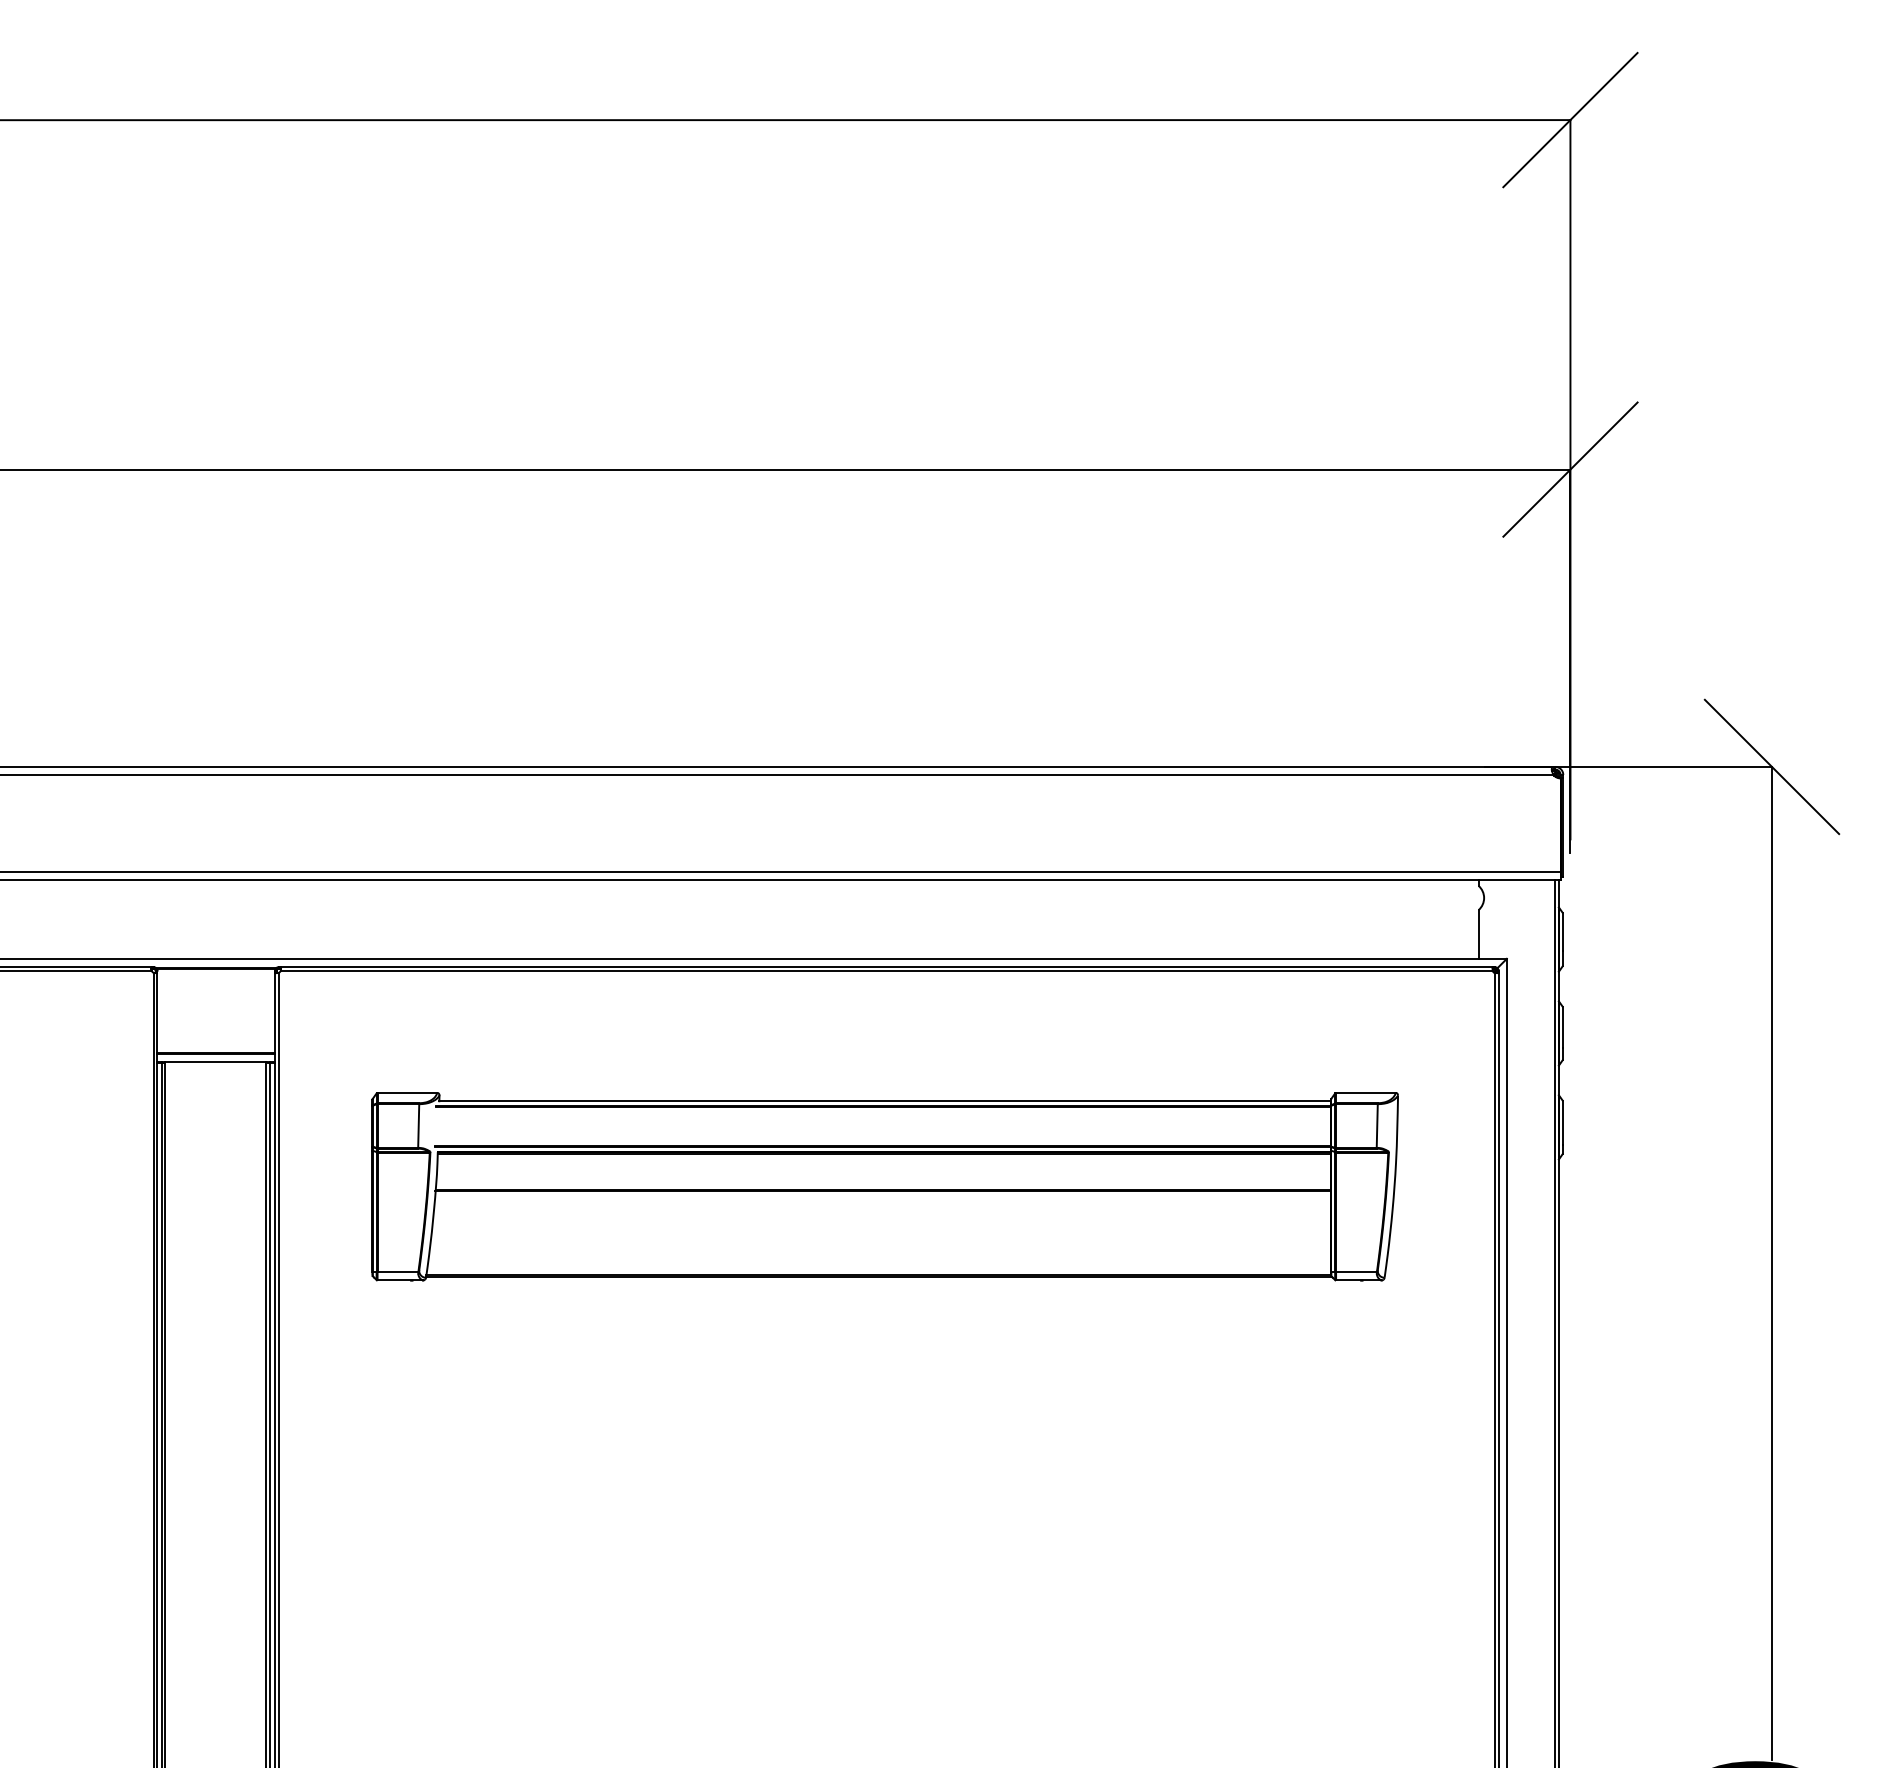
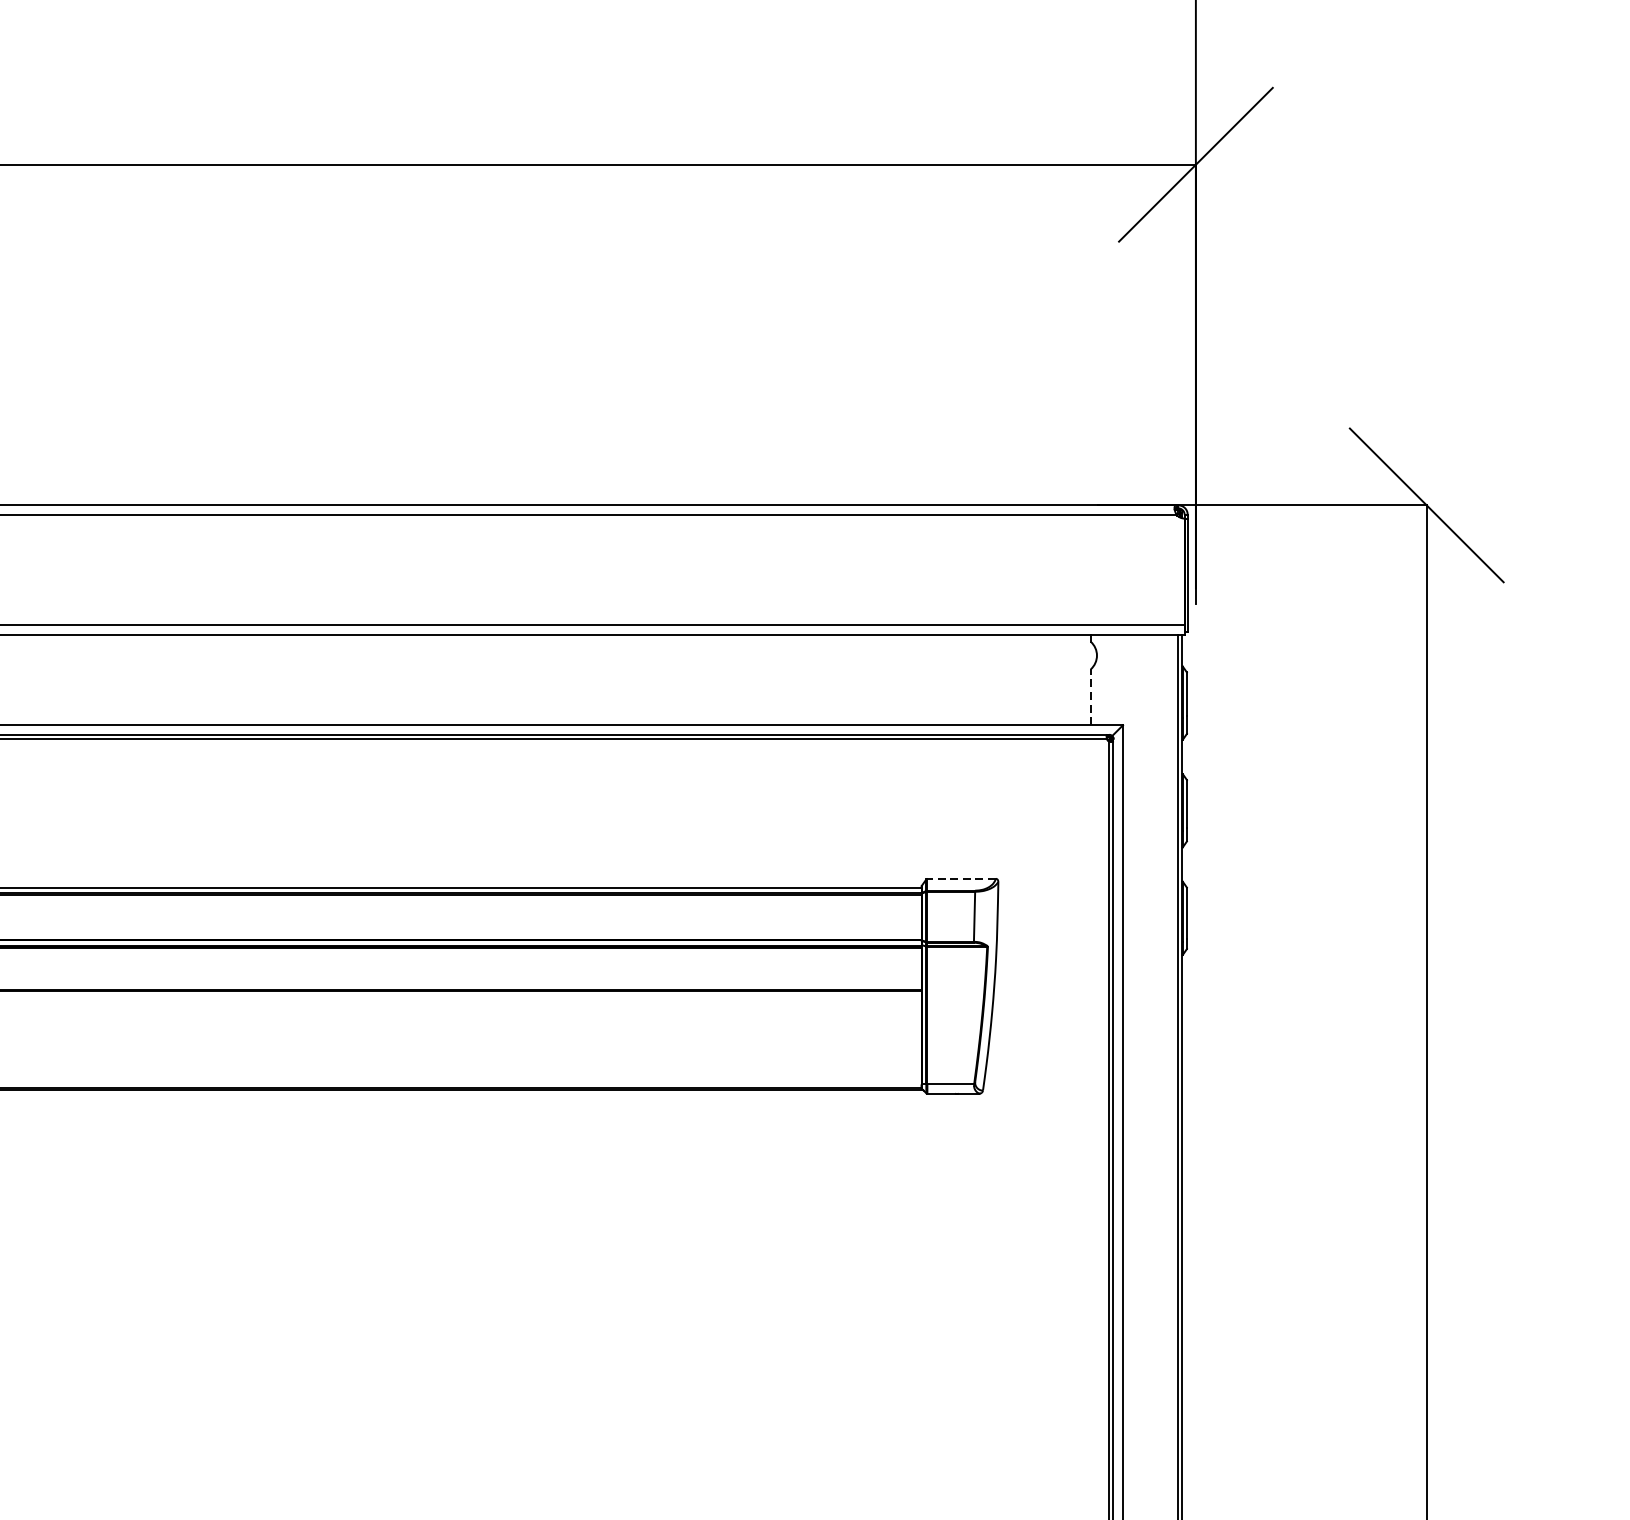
line: (1478, 933) -> (1090, 696), solid -> dashed
line: (1366, 1092) -> (962, 878), solid -> dashed

